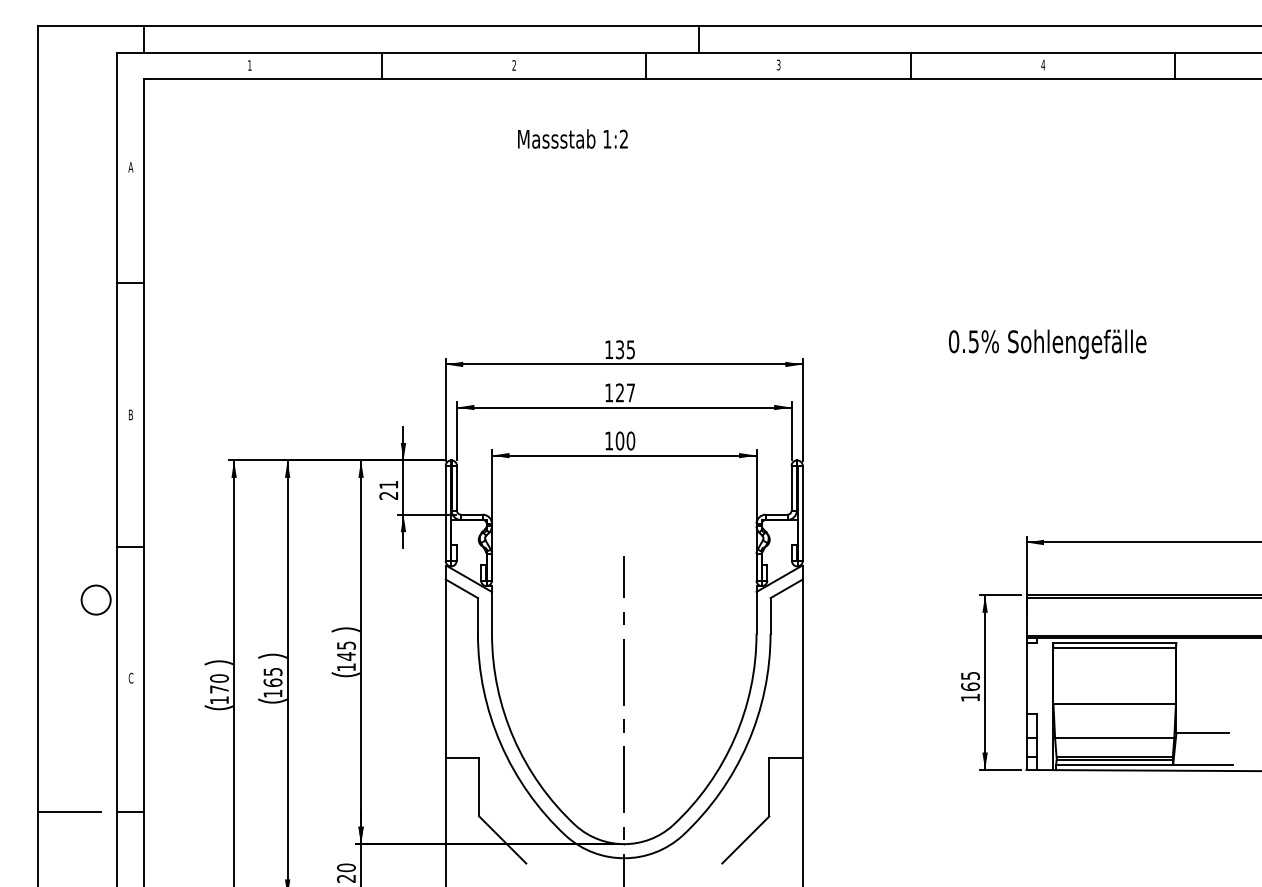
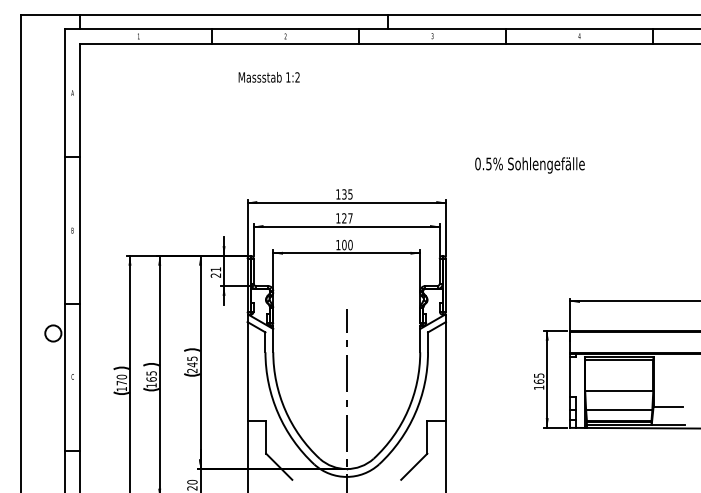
text: (571, 139) -> (268, 77), moved
text: (1046, 344) -> (529, 165), moved
text: (346, 666) -> (192, 370), 145 -> 245
line: (69, 812) -> (38, 451), removed

